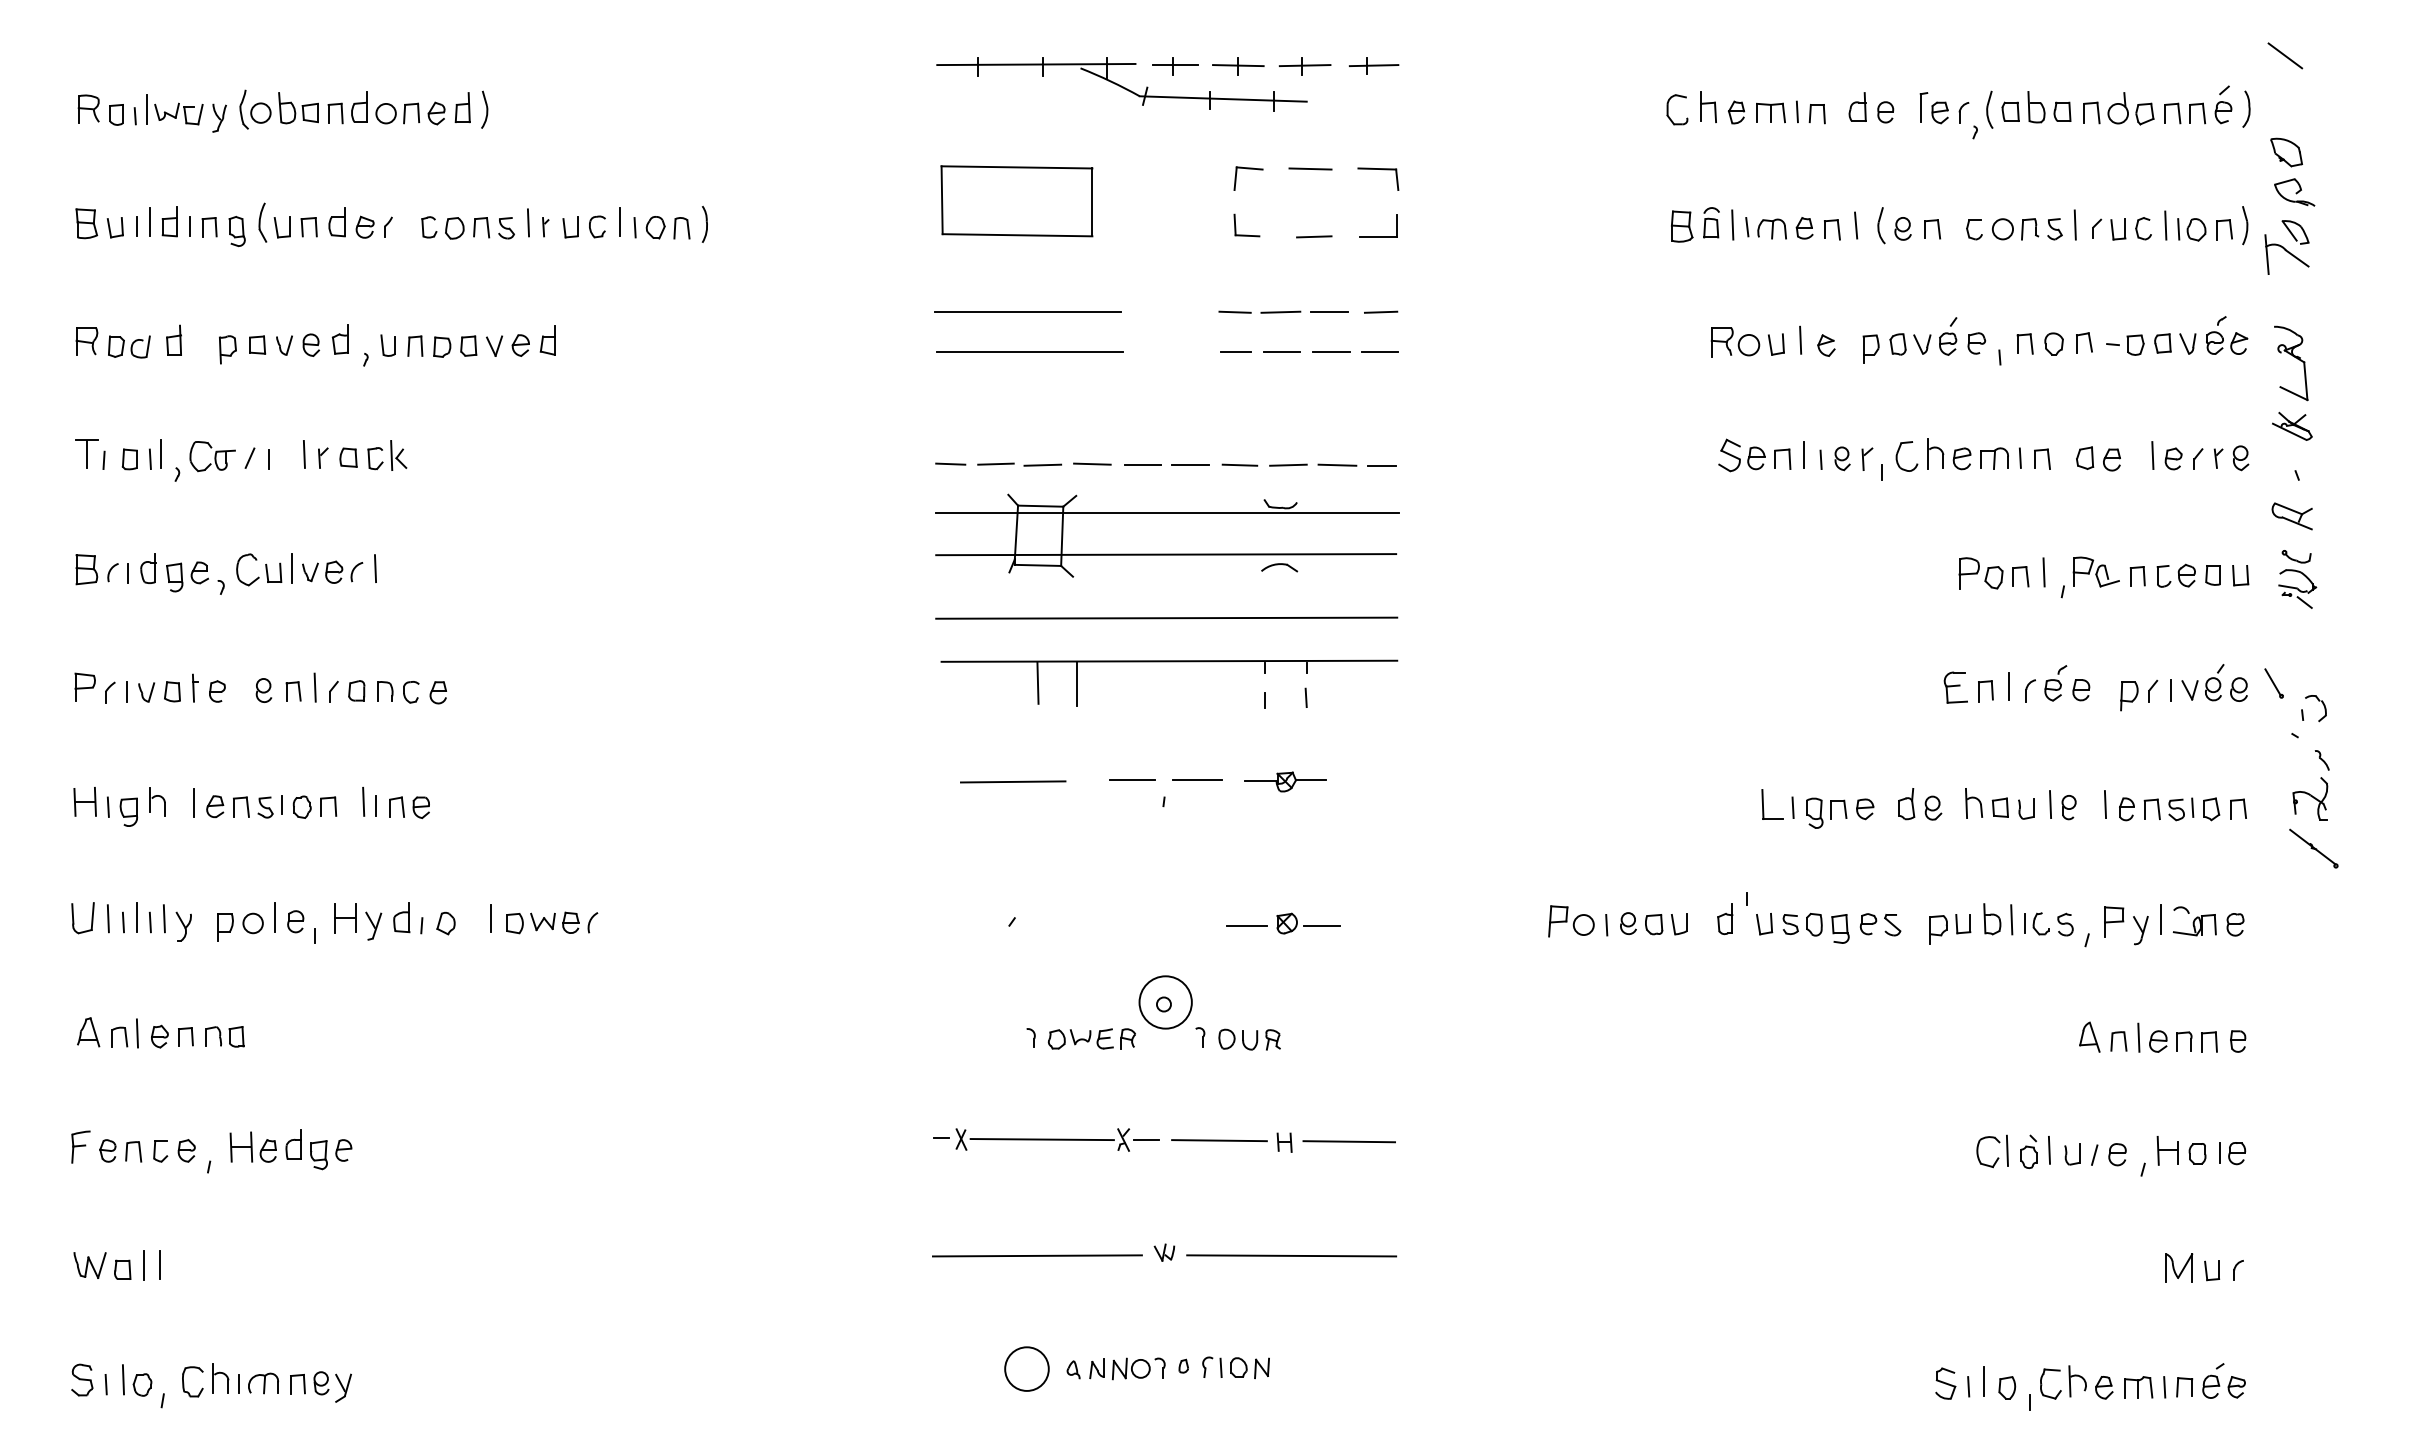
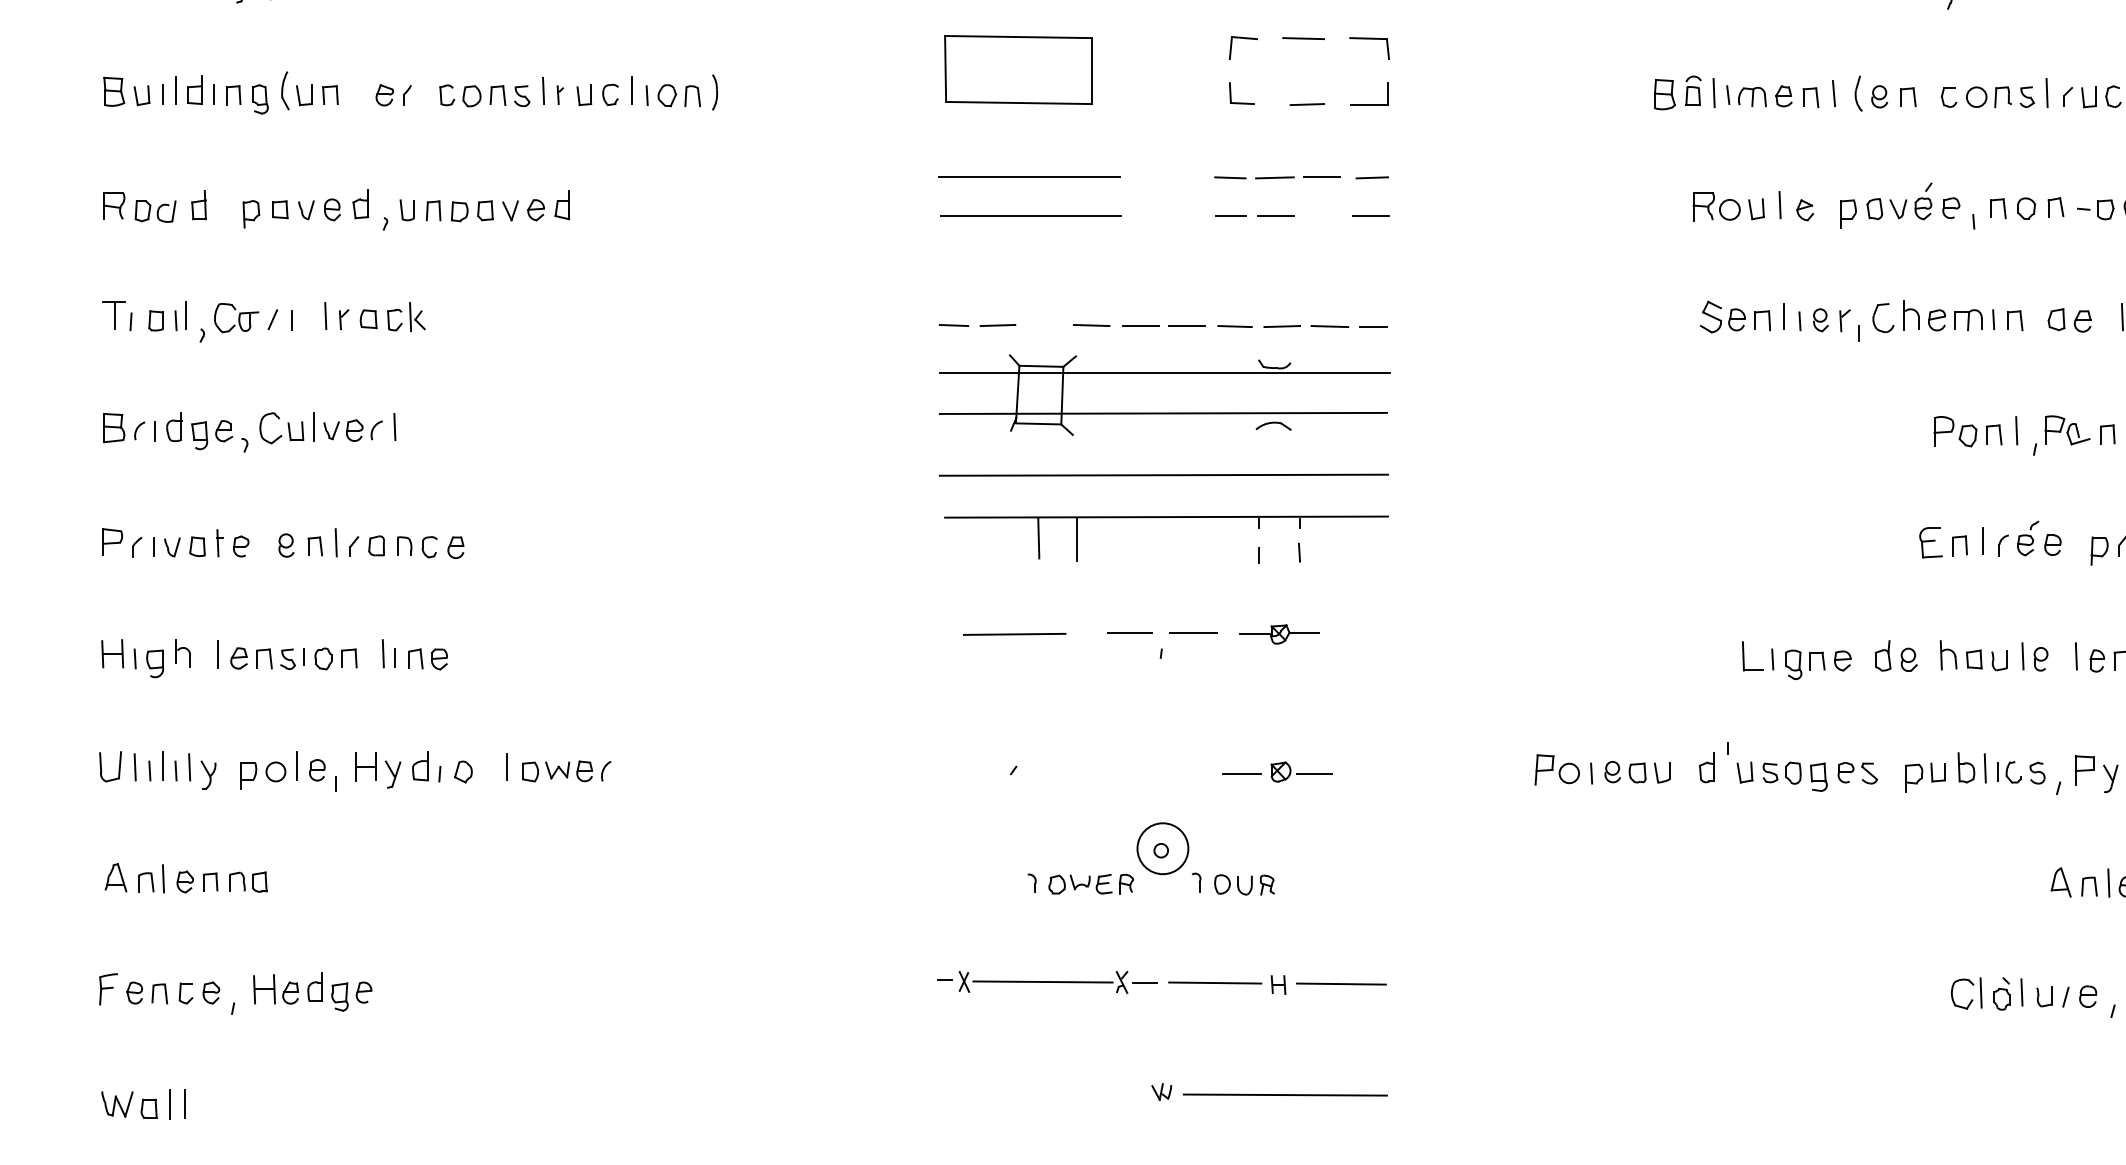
part: (336, 222) -> (356, 90), removed
line: (1331, 351) -> (1324, 215), removed
line: (1042, 464) -> (1043, 325), removed
line: (1036, 1255) -> (1037, 1094), removed

